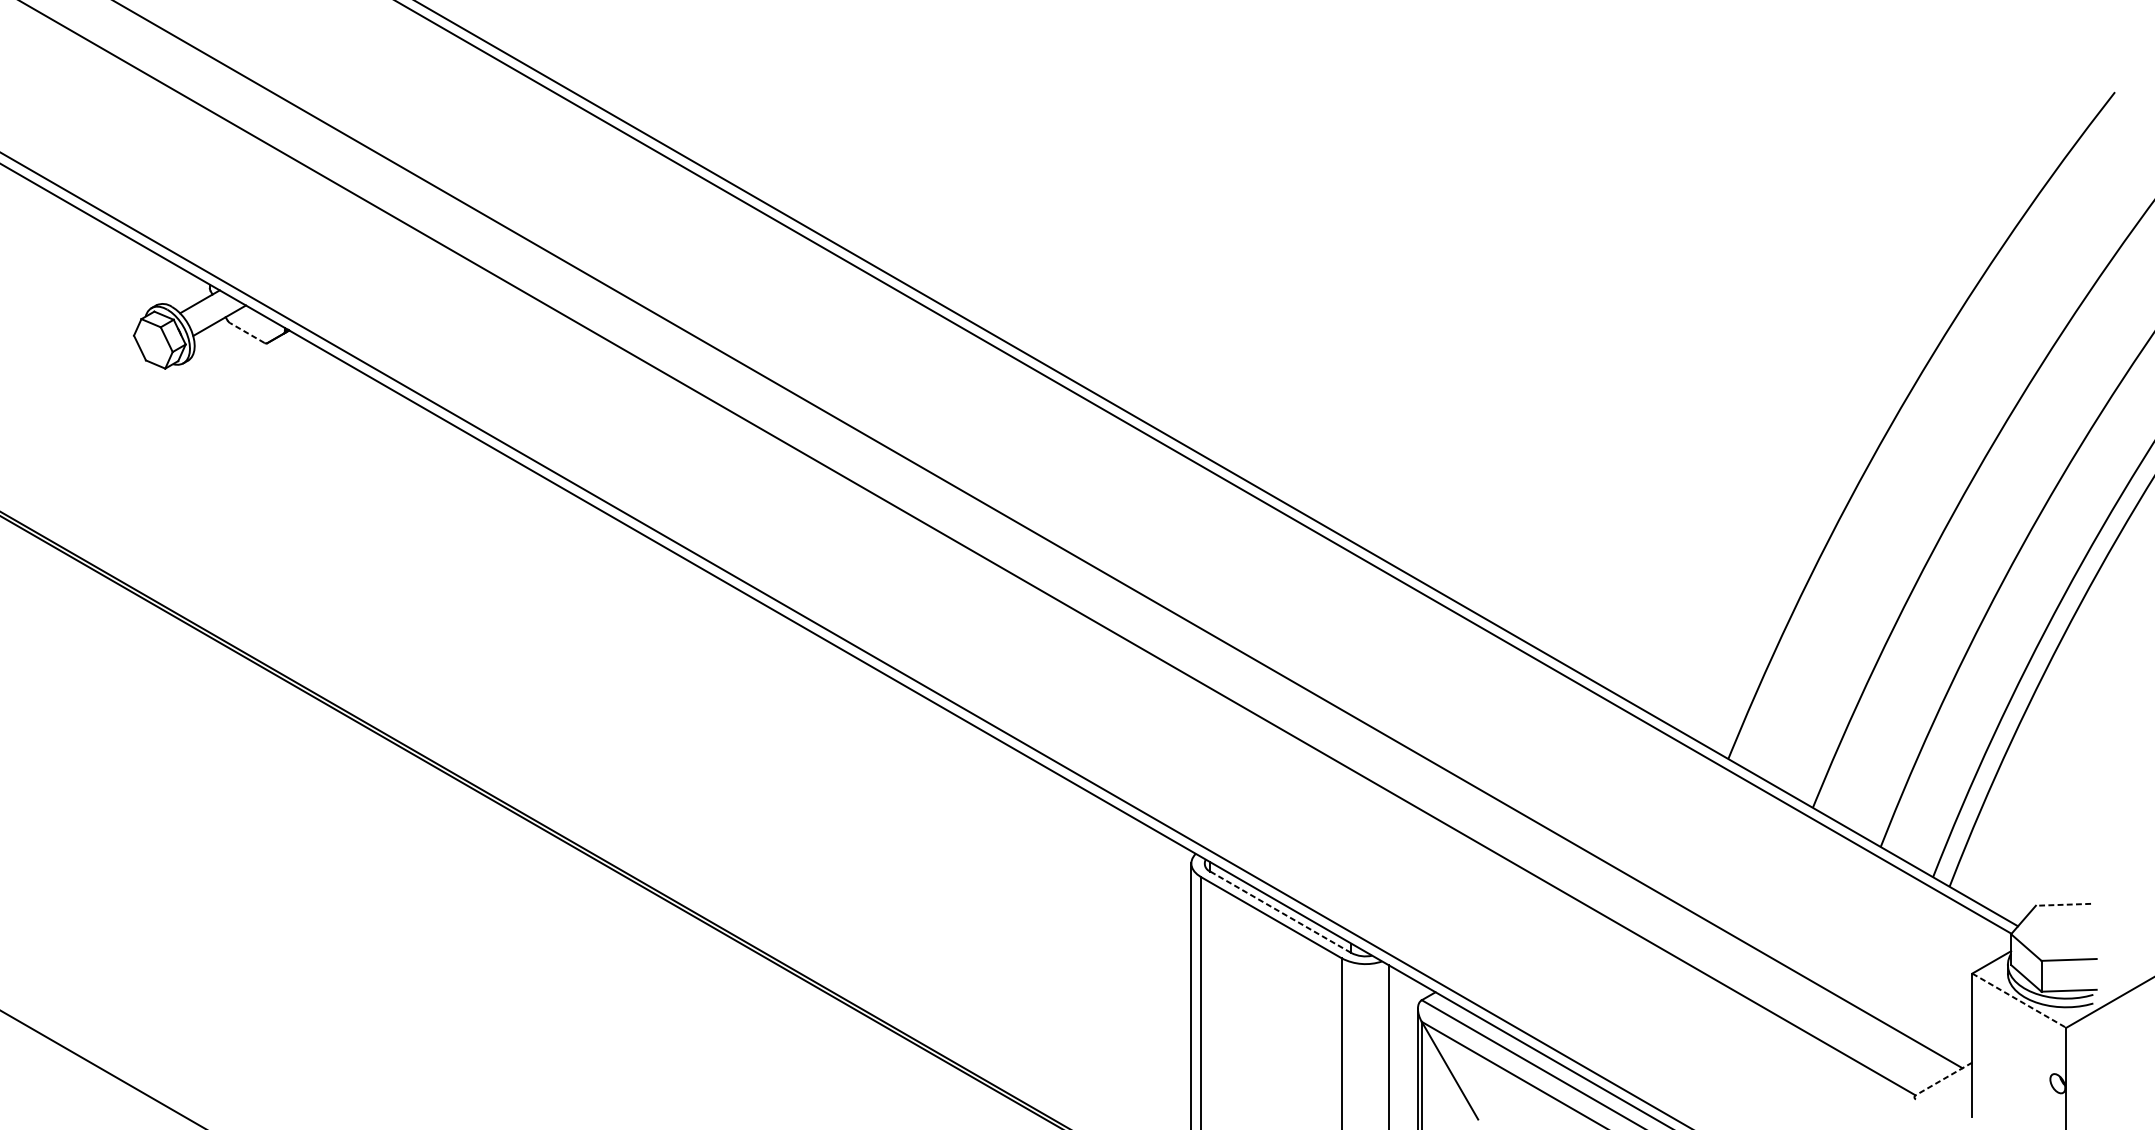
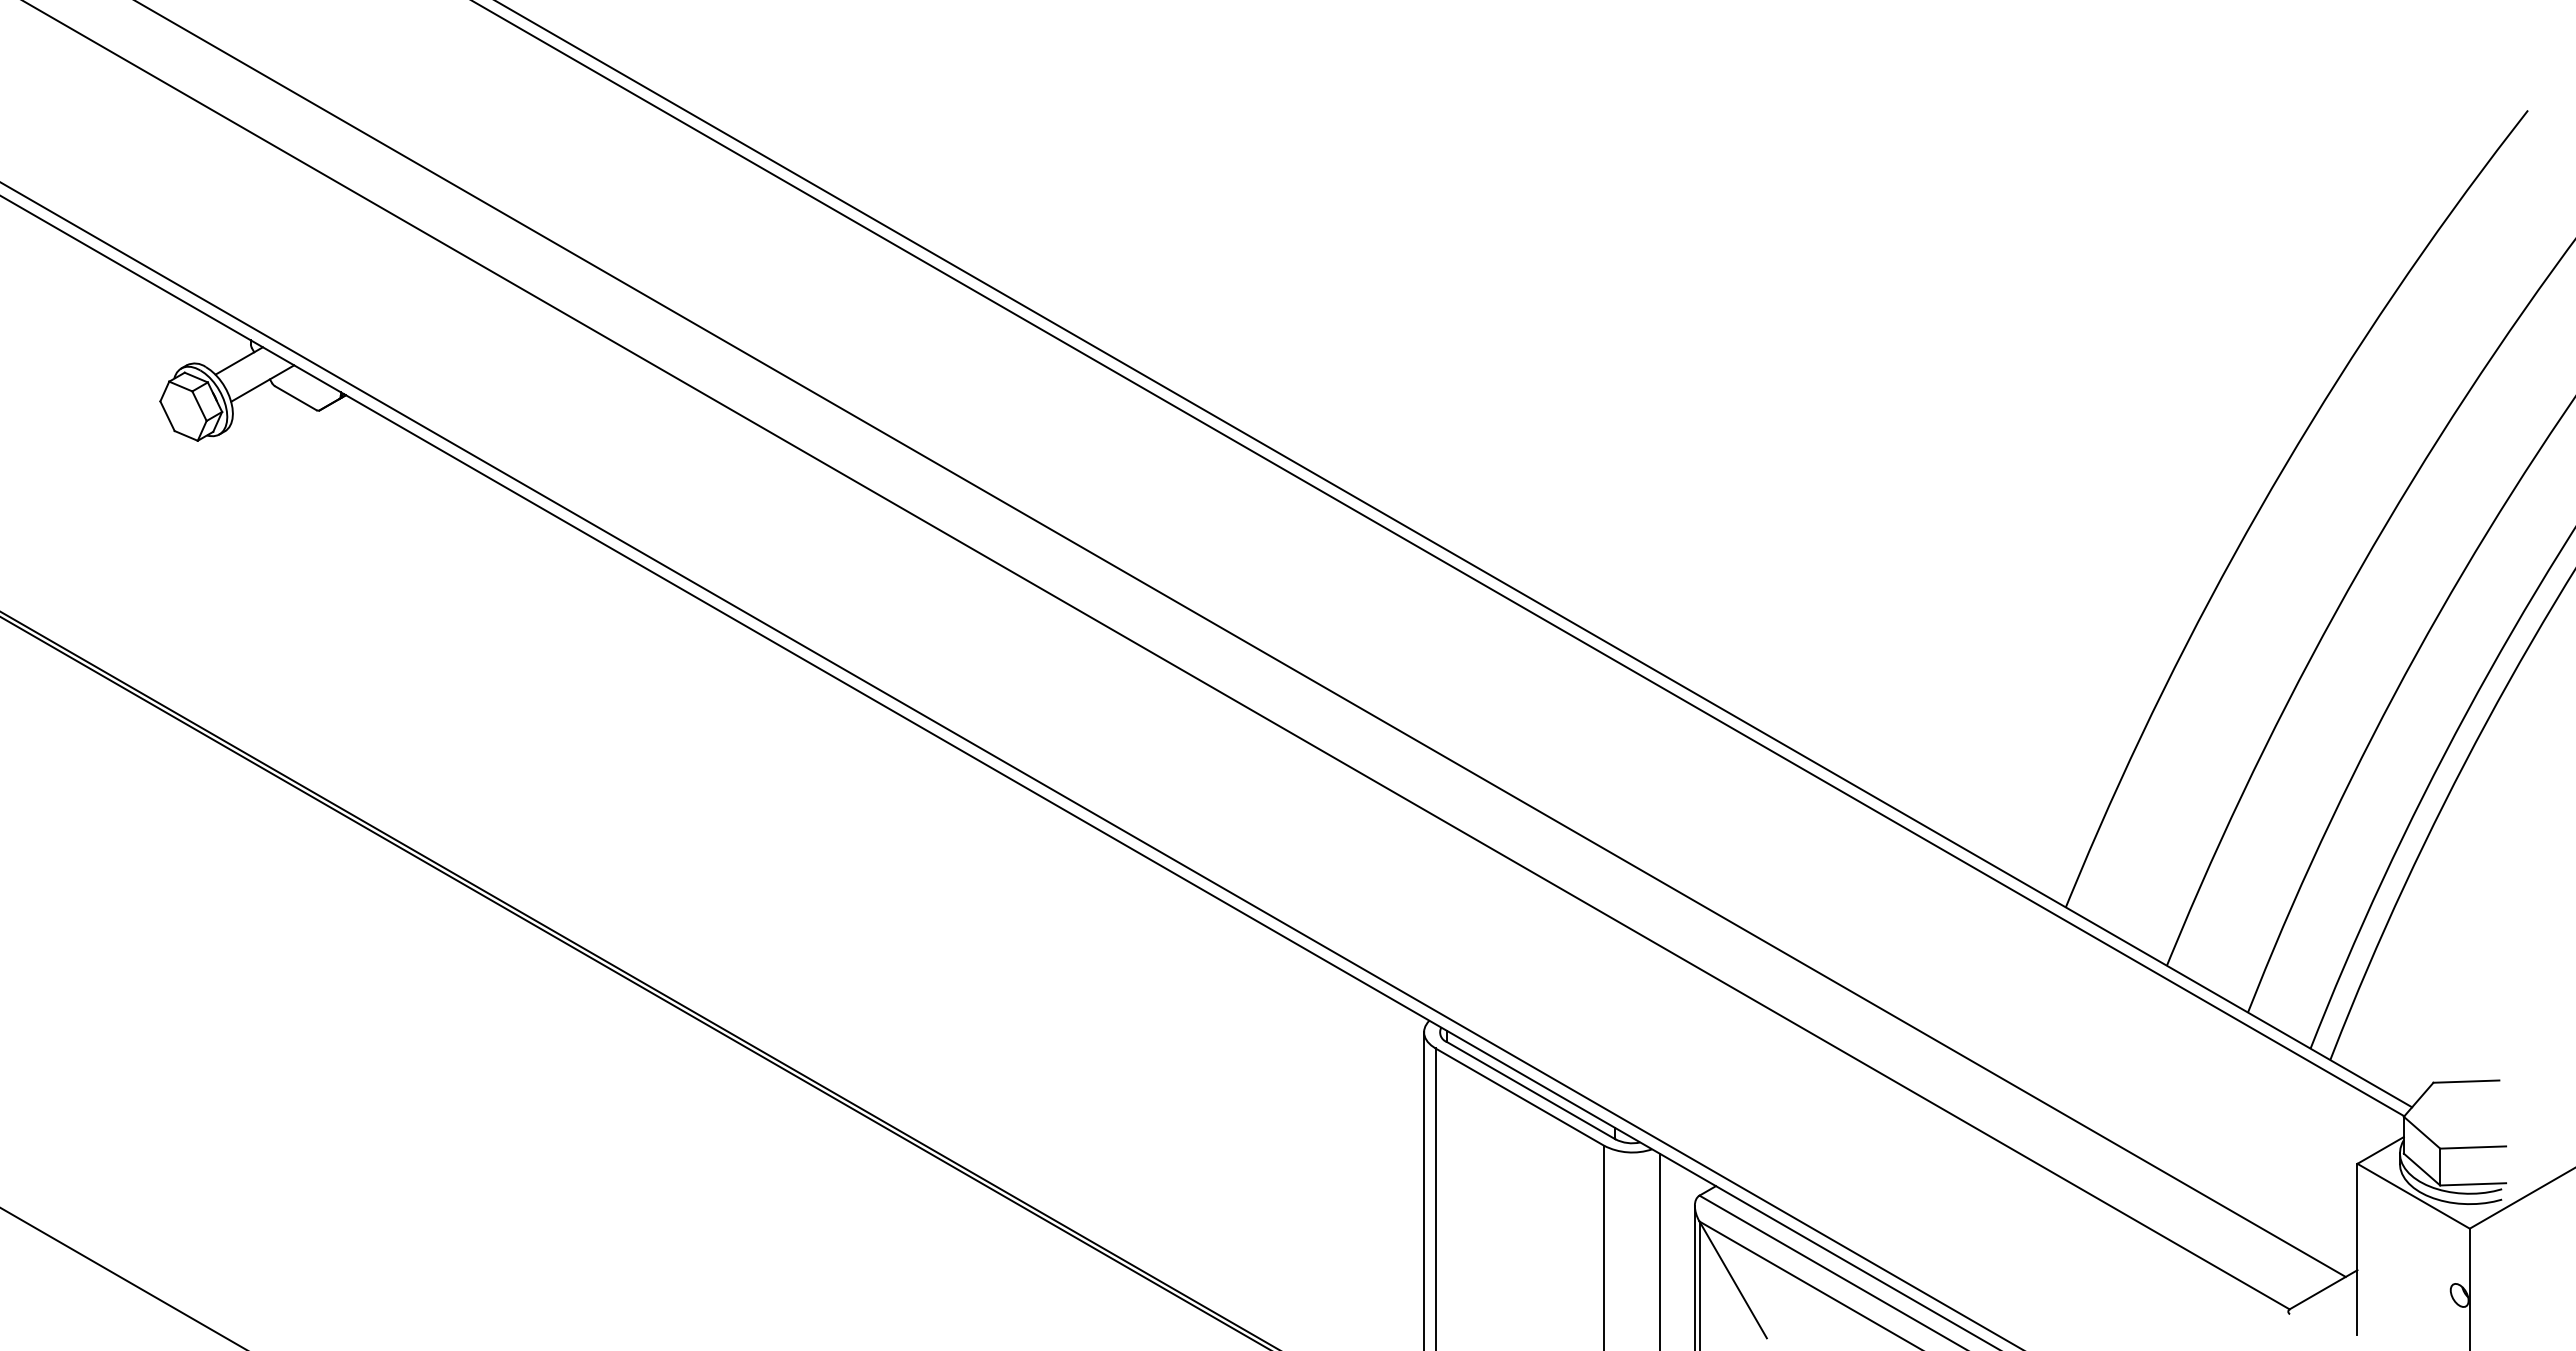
line: (247, 333) -> (295, 398), dashed -> solid
line: (2063, 904) -> (2466, 1081), dashed -> solid
line: (1281, 912) -> (1531, 1090), dashed -> solid
line: (2019, 1000) -> (2413, 1196), dashed -> solid
line: (1943, 1078) -> (2323, 1289), dashed -> solid

